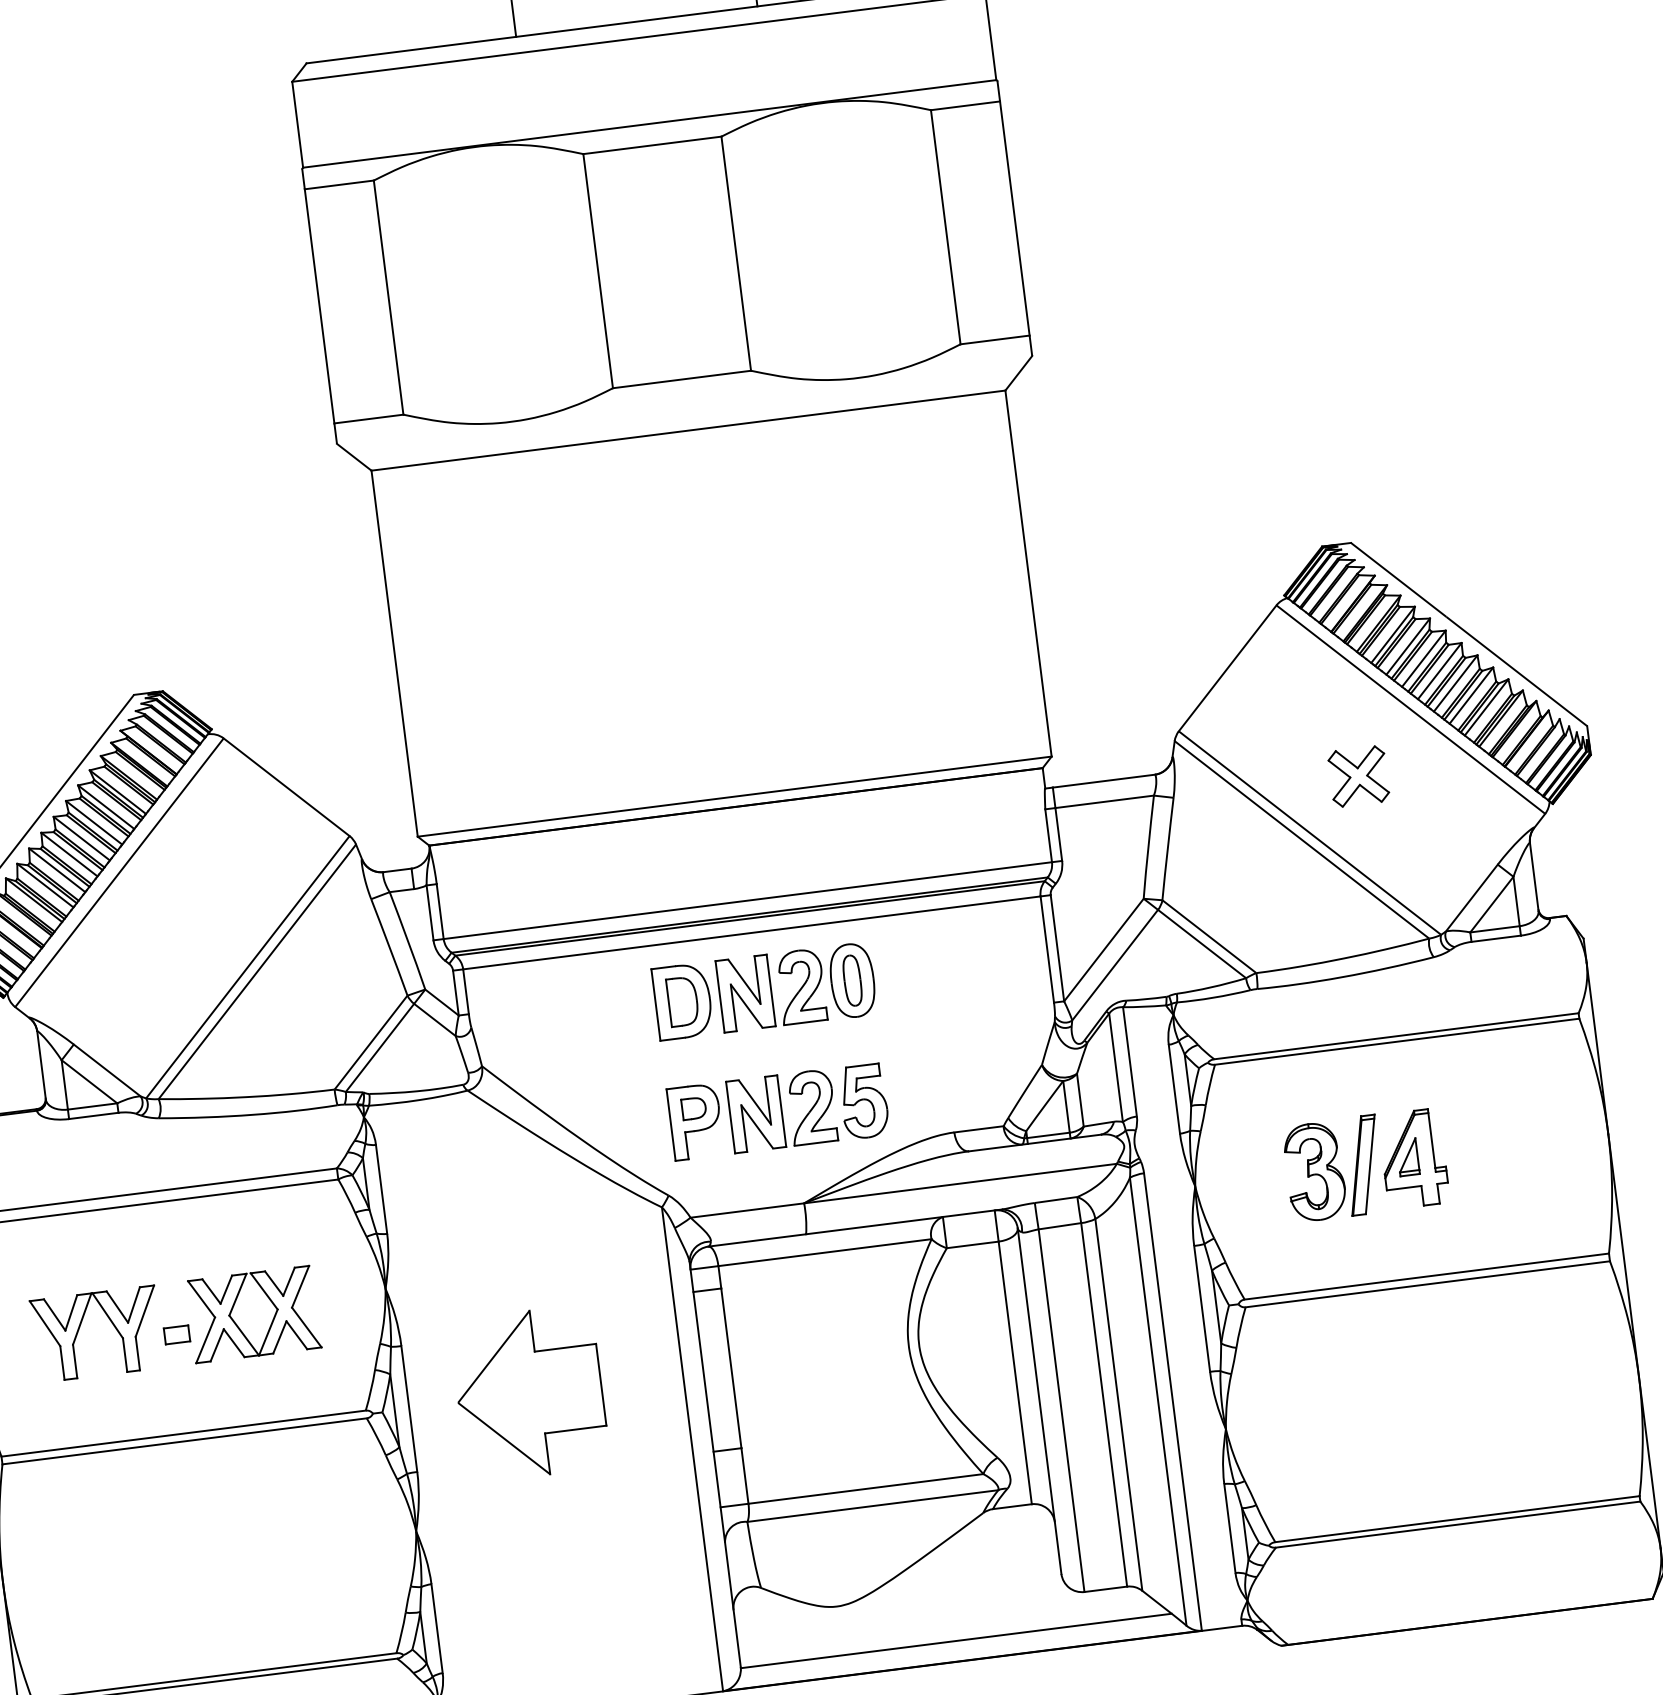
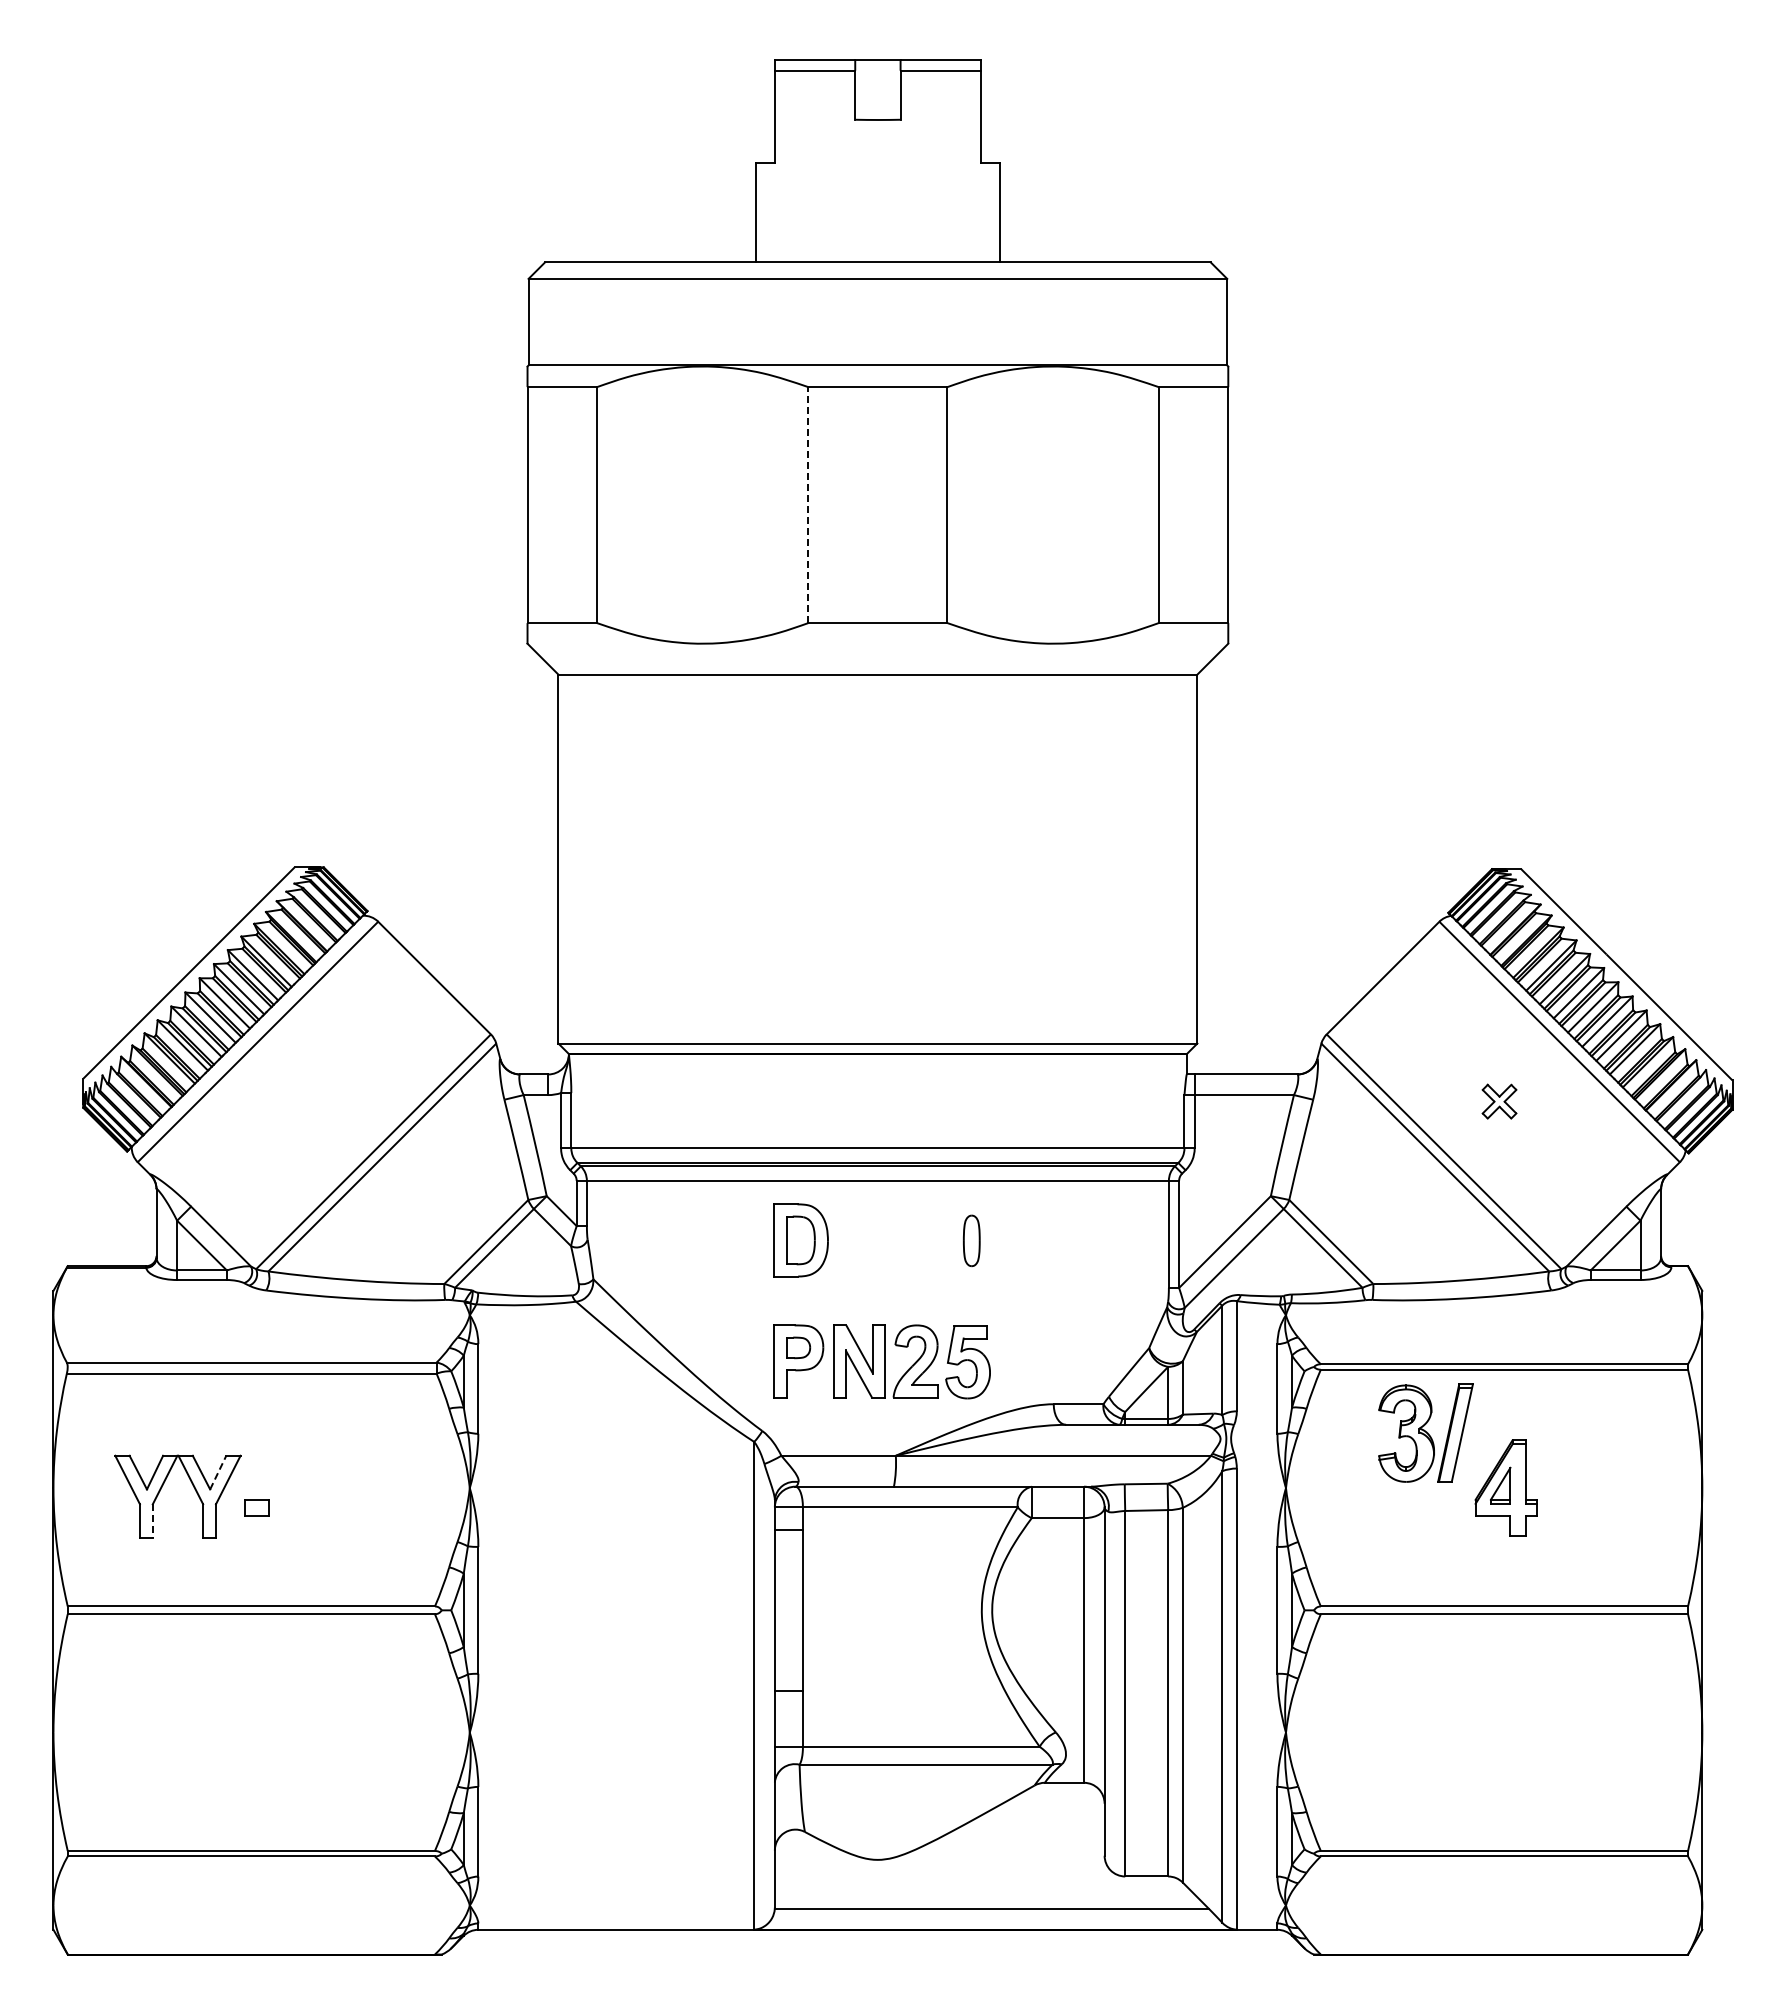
line: (598, 271) -> (808, 505), solid -> dashed
part: (1358, 776) -> (1499, 1101), size x0.6
part: (796, 987) -> (915, 1240), removed
part: (1333, 1168) -> (1425, 1432), moved
line: (134, 1304) -> (218, 1472), solid -> dashed
part: (239, 1327) -> (320, 1508), removed
line: (74, 1361) -> (152, 1521), solid -> dashed
part: (529, 1394) -> (599, 1610), removed

